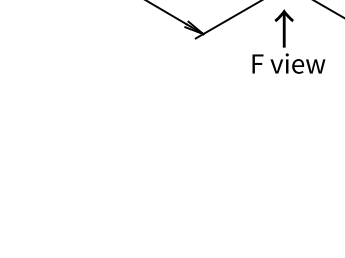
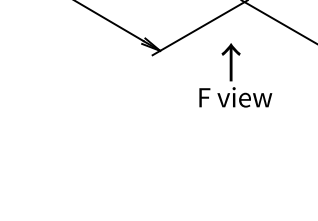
text: (288, 41) -> (235, 75), moved

